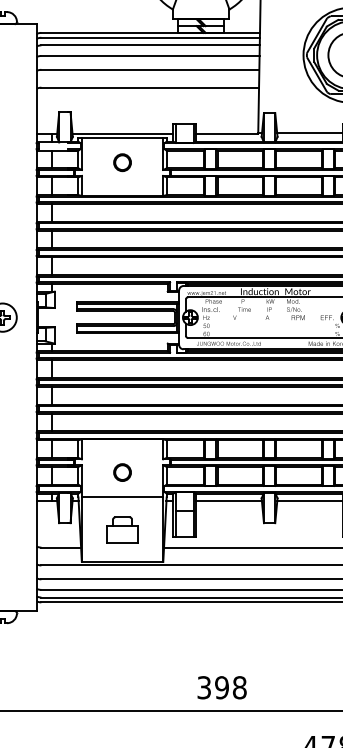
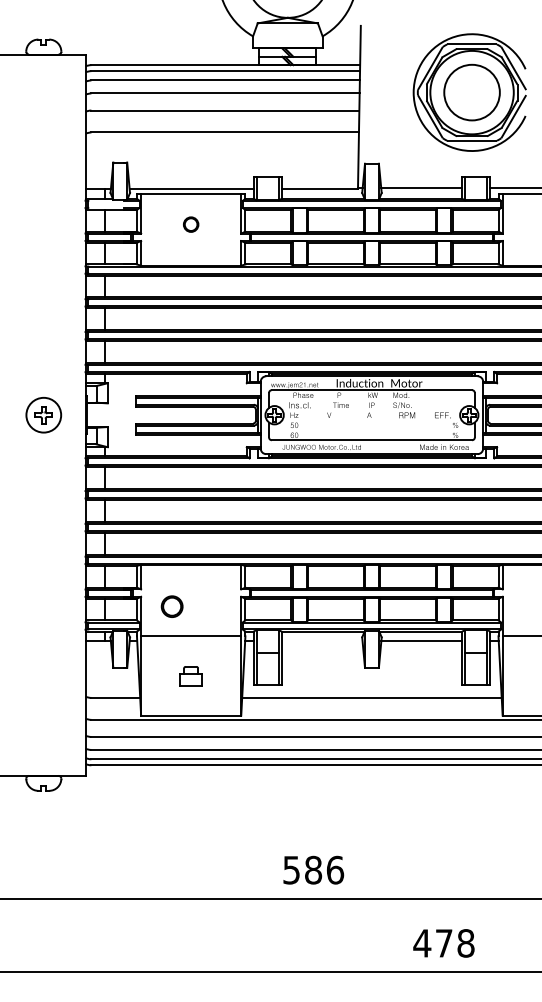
part: (122, 162) -> (190, 224), size x0.7
part: (122, 472) -> (171, 606), moved
line: (228, 501) -> (321, 641), removed
part: (122, 529) -> (190, 675), size x0.6
text: (222, 687) -> (314, 869), 398 -> 586

